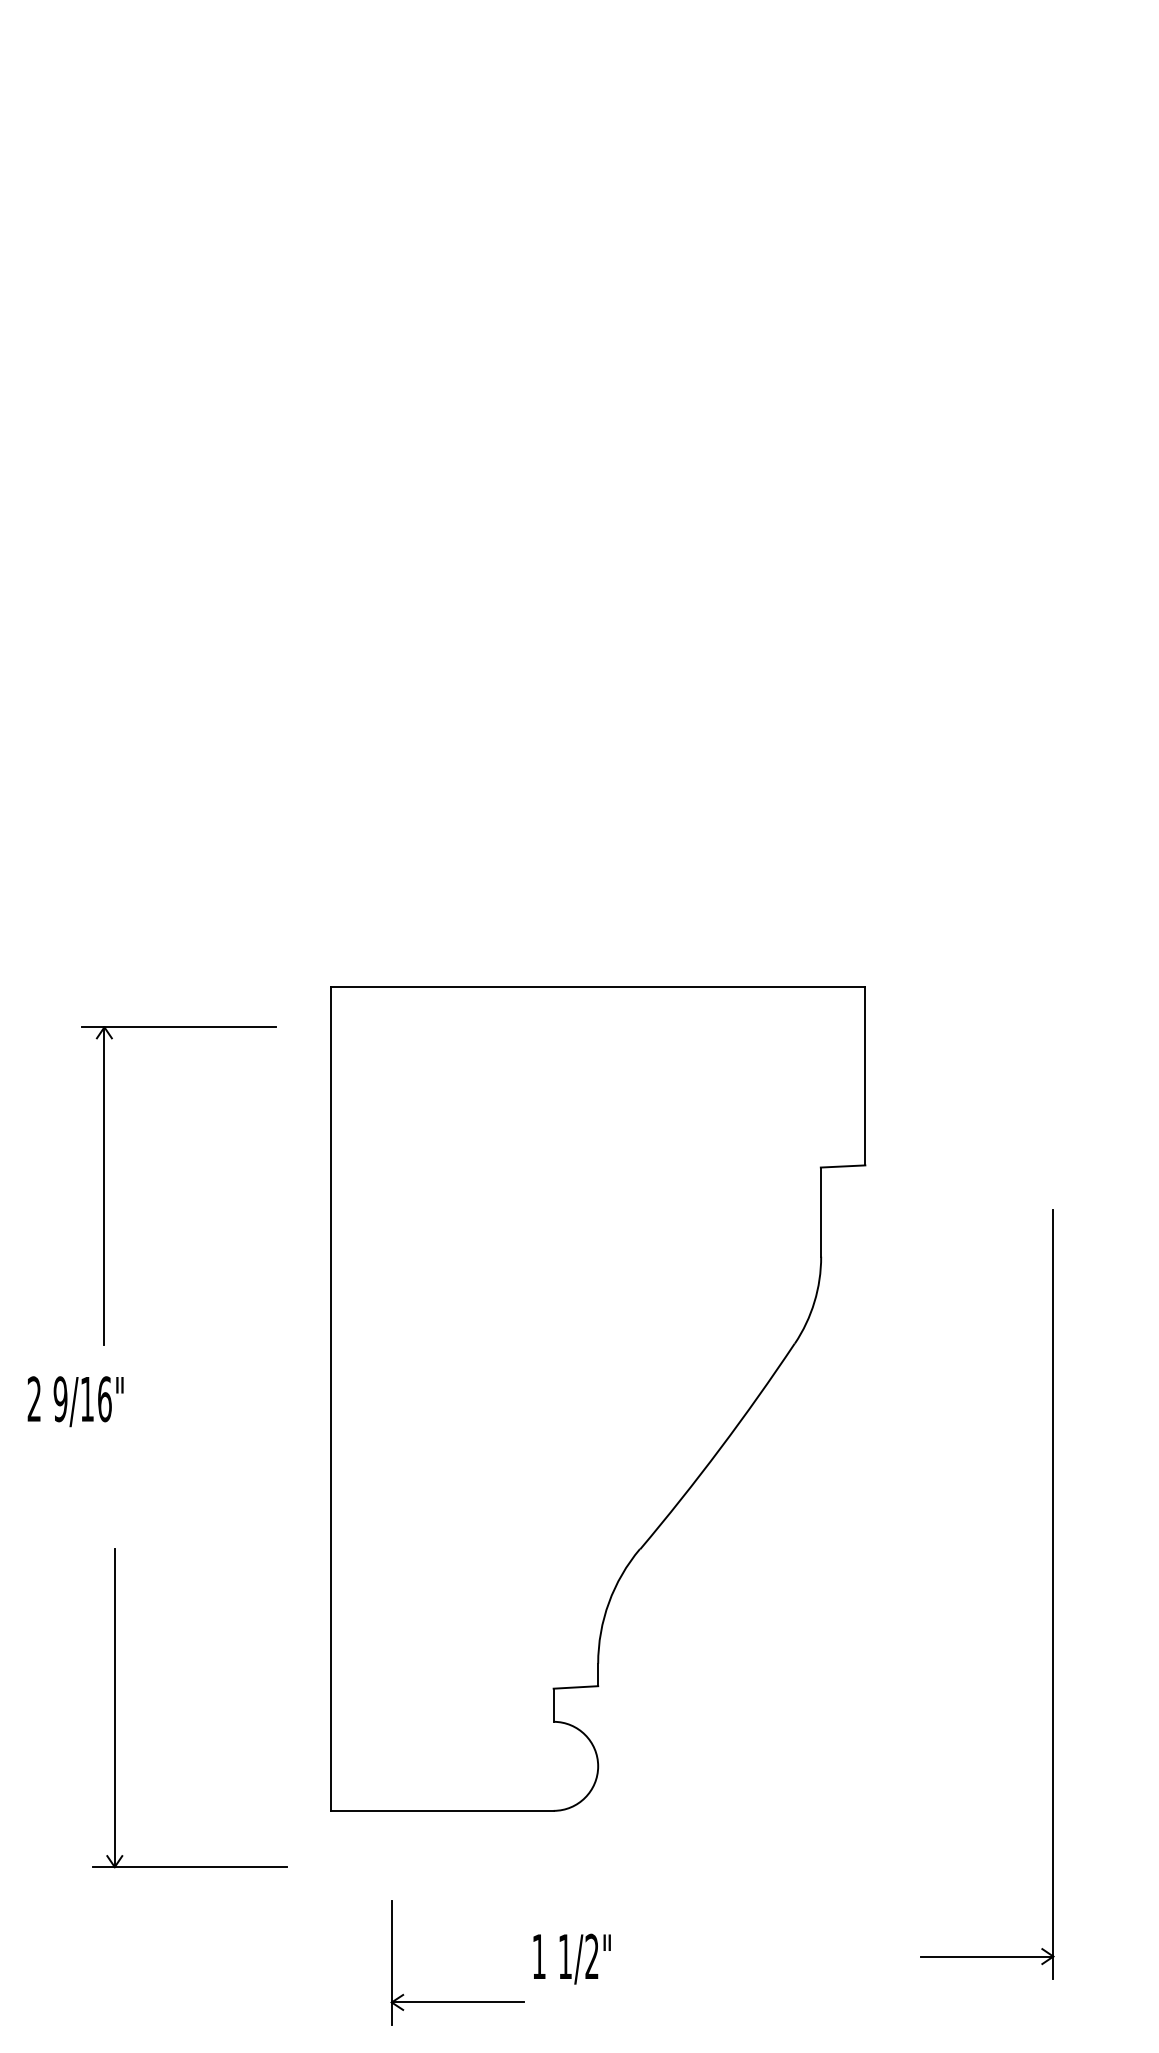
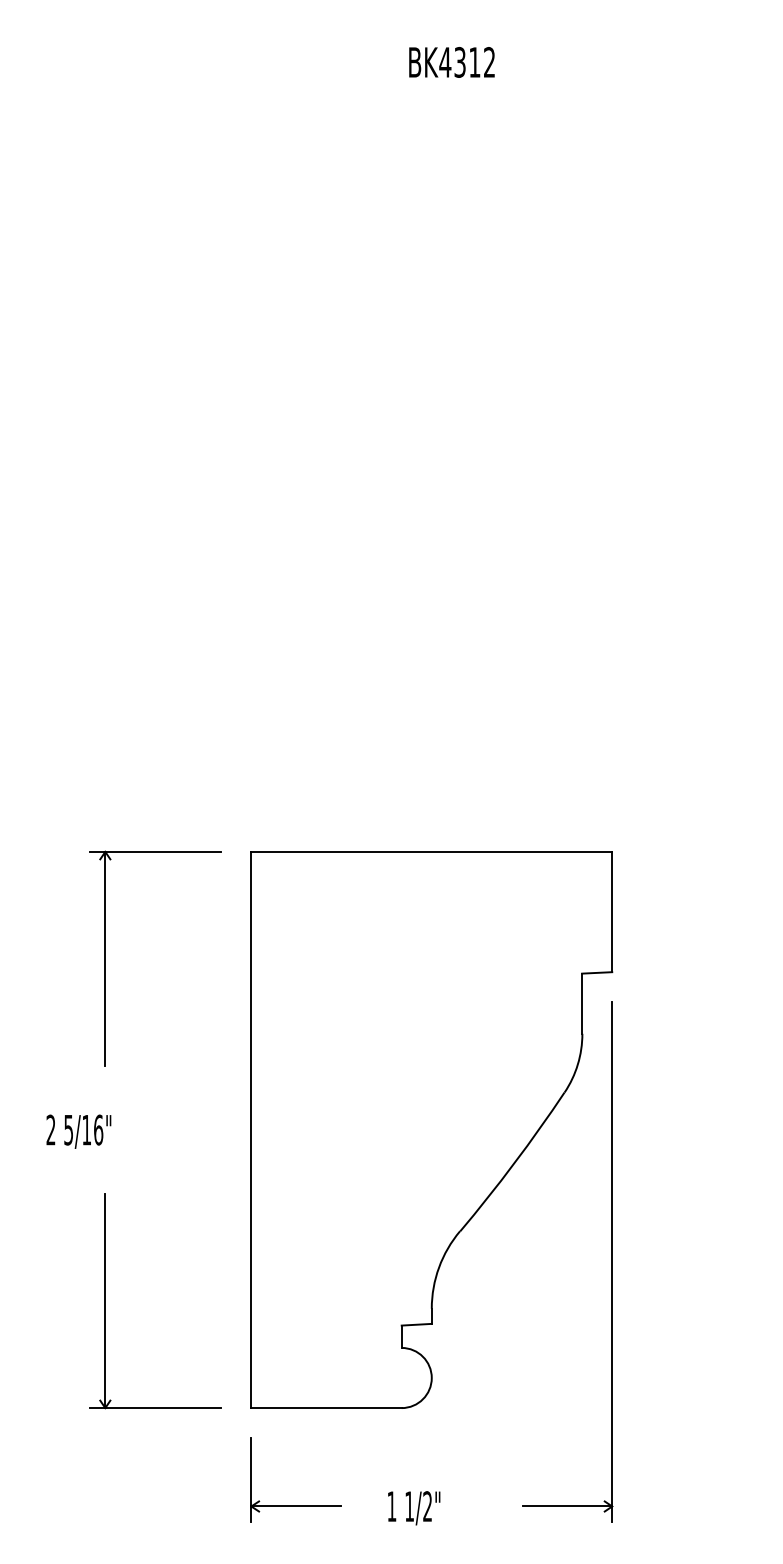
part: (104, 1185) -> (105, 958), moved
text: (60, 1398) -> (68, 1129), 9/16" -> 5/16"
part: (1052, 1593) -> (611, 1261), moved
part: (115, 1709) -> (105, 1301), moved
part: (457, 2000) -> (295, 1505), moved

